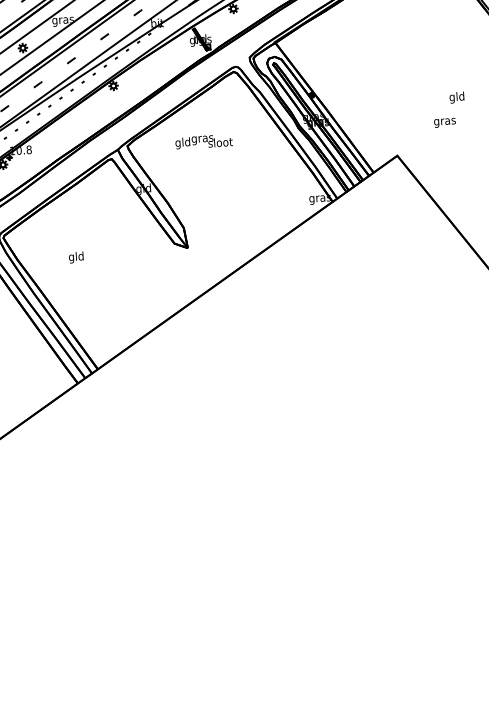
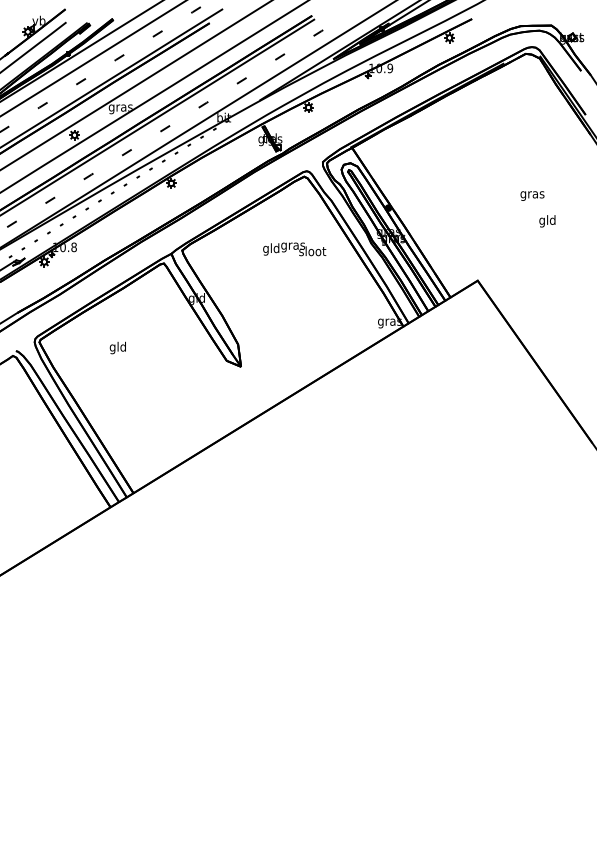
text: (445, 122) -> (532, 195), moved
text: (203, 142) -> (294, 249), moved
text: (75, 257) -> (117, 347), moved

